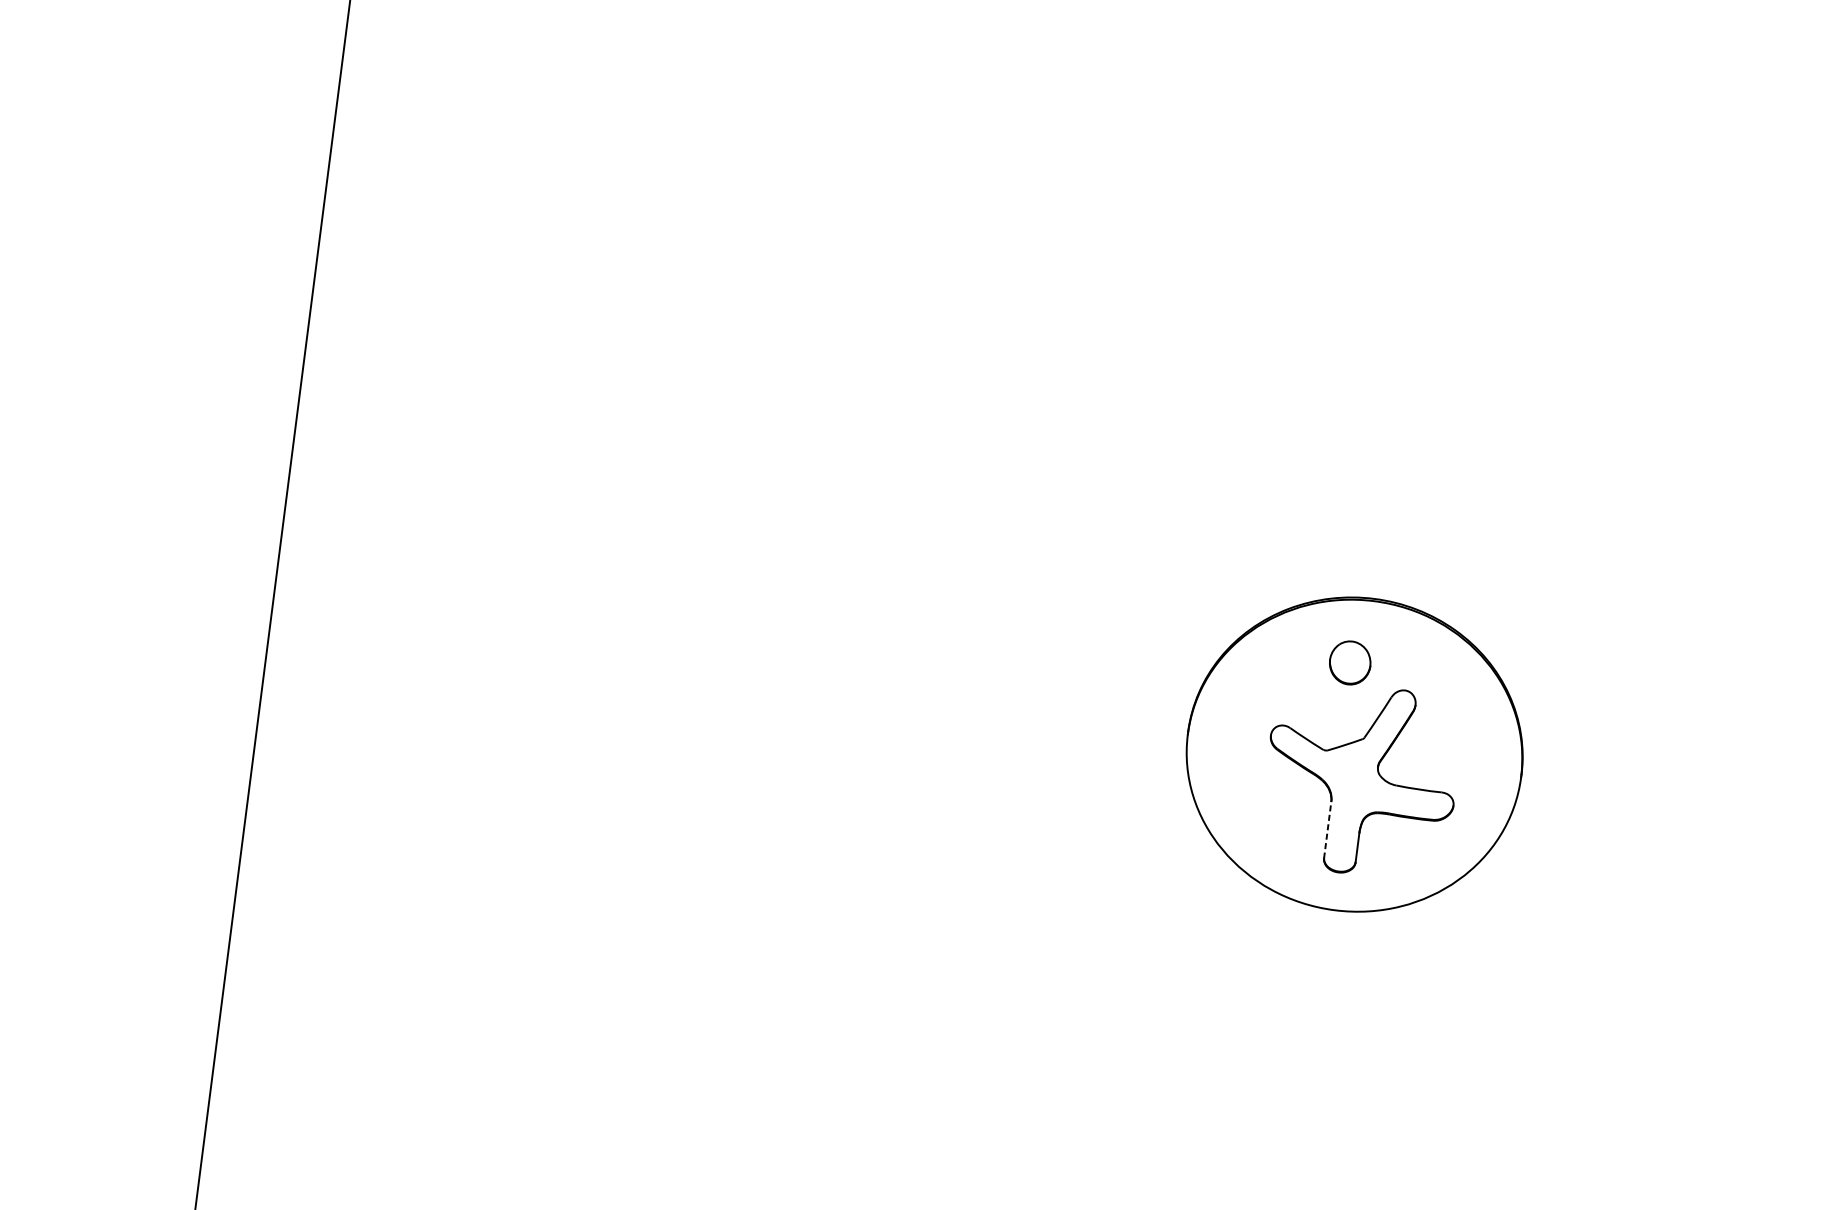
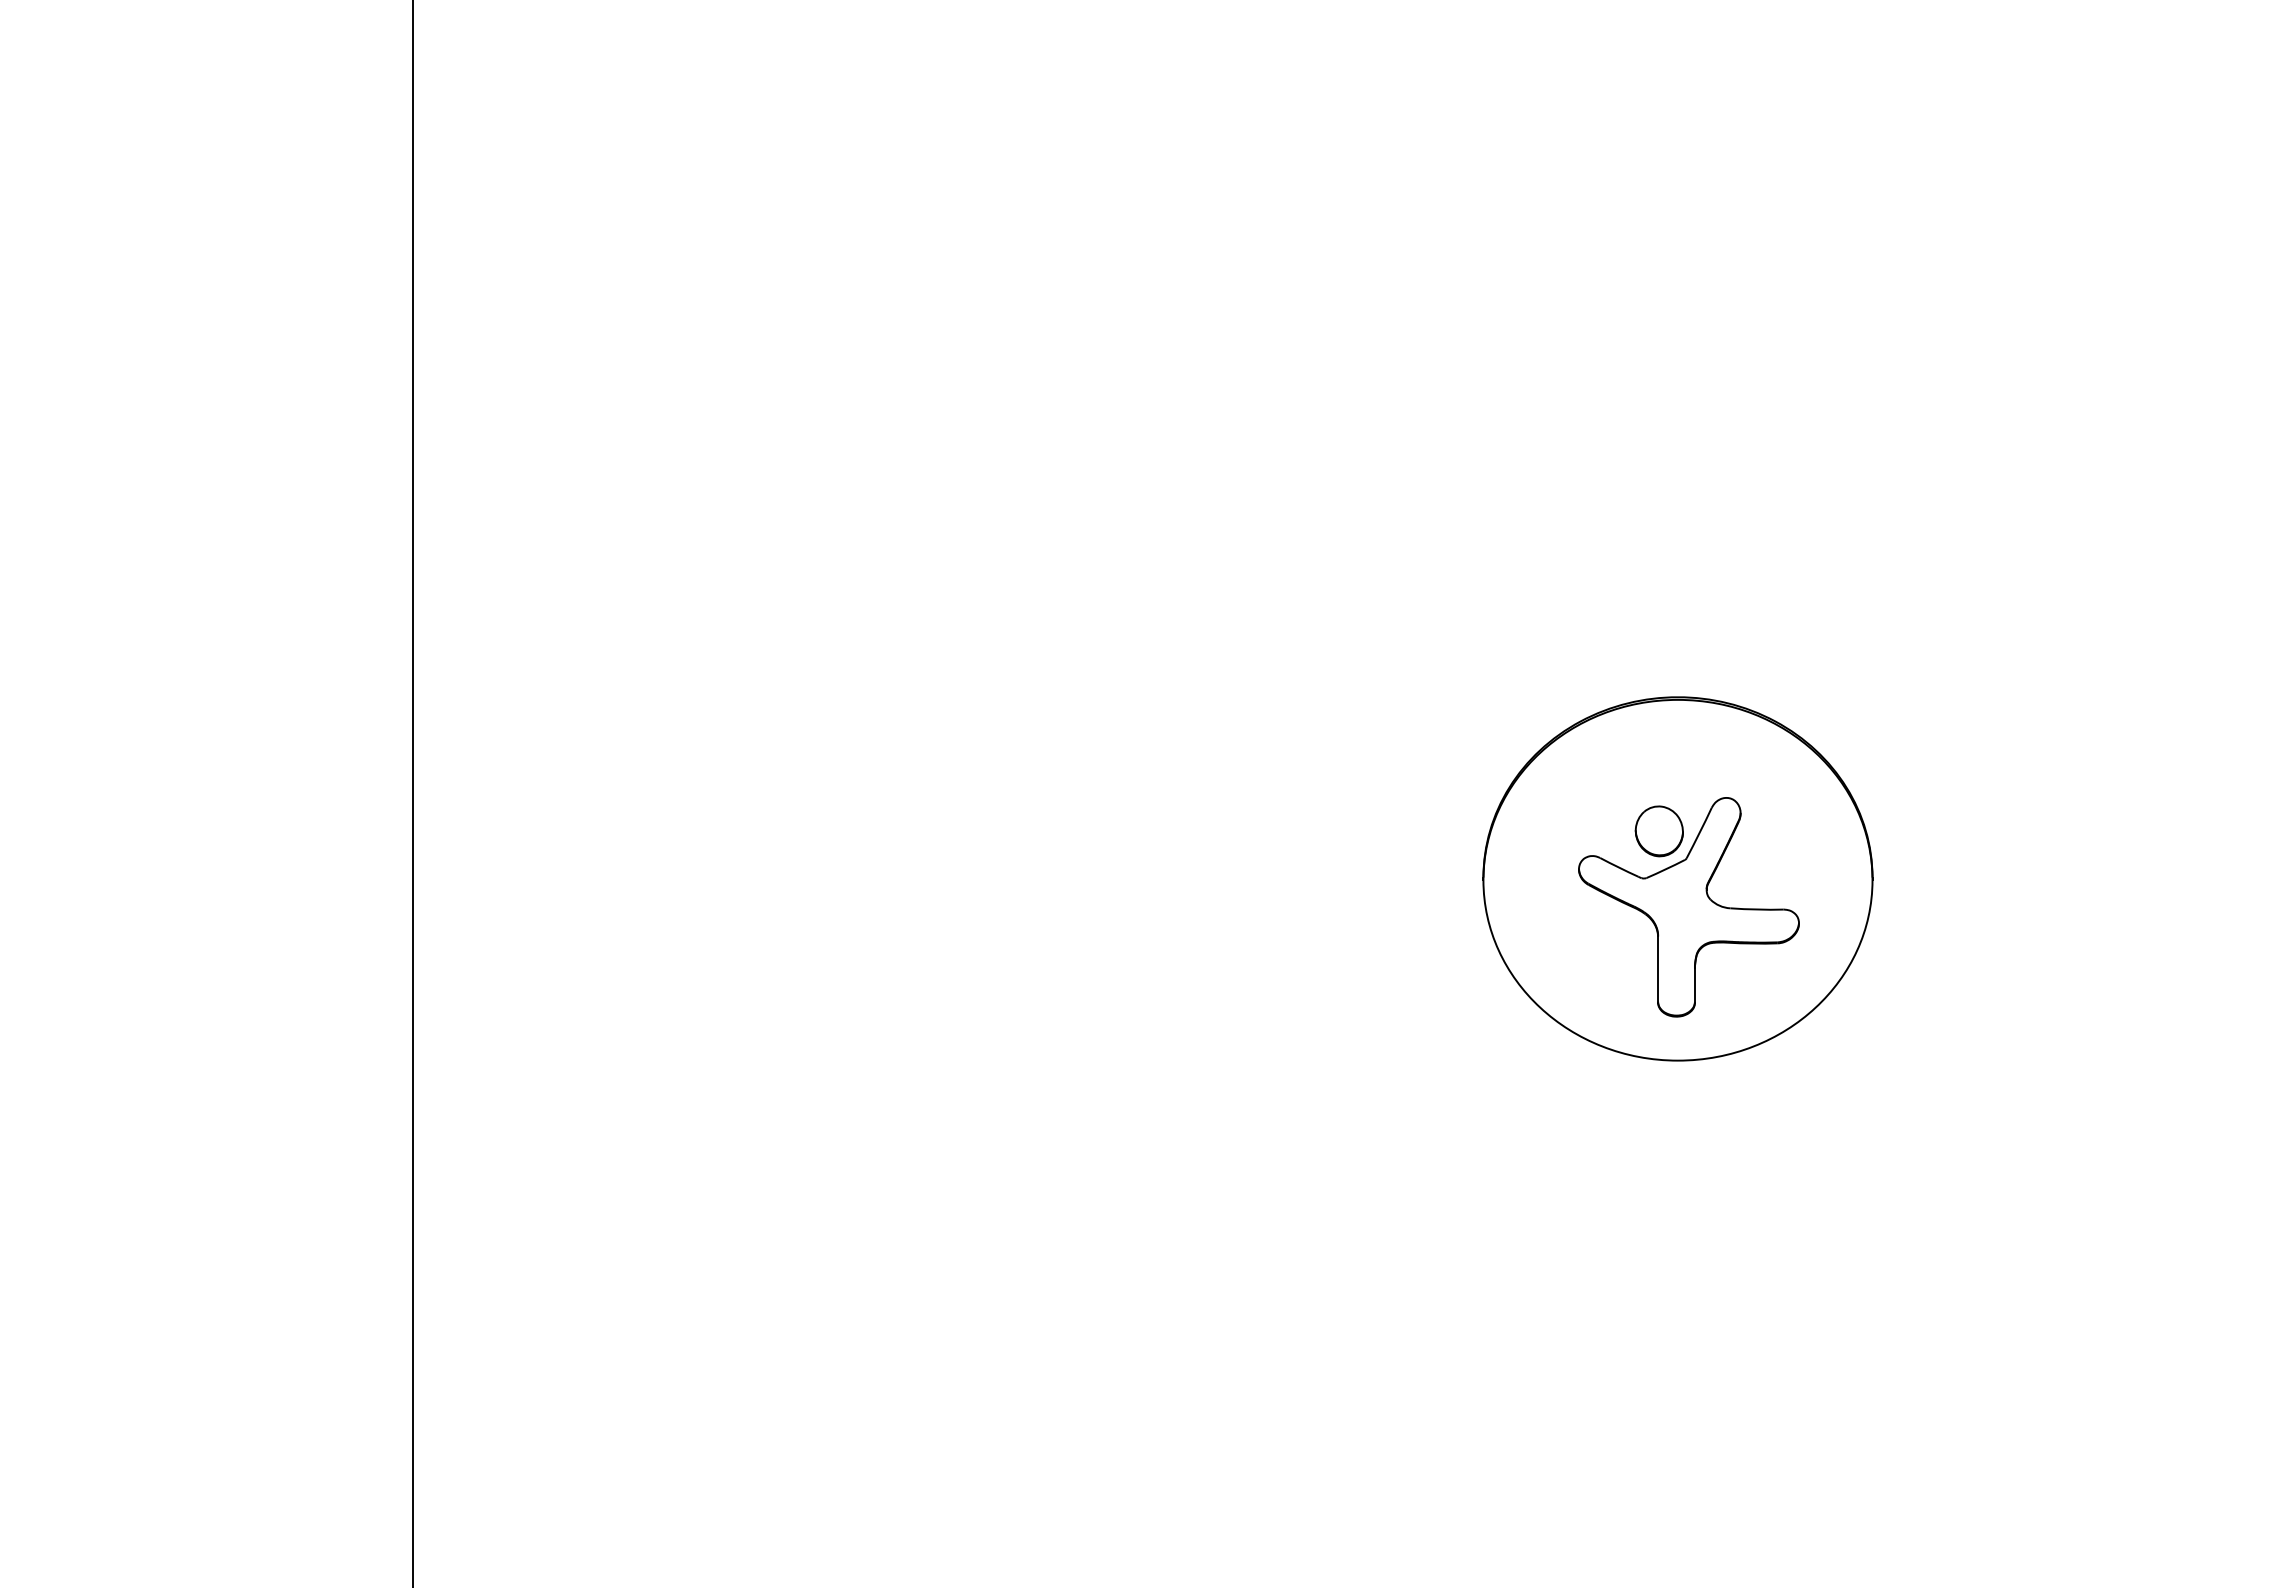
part: (1349, 662) -> (1658, 831), moved
line: (1328, 829) -> (1658, 968), dashed -> solid

